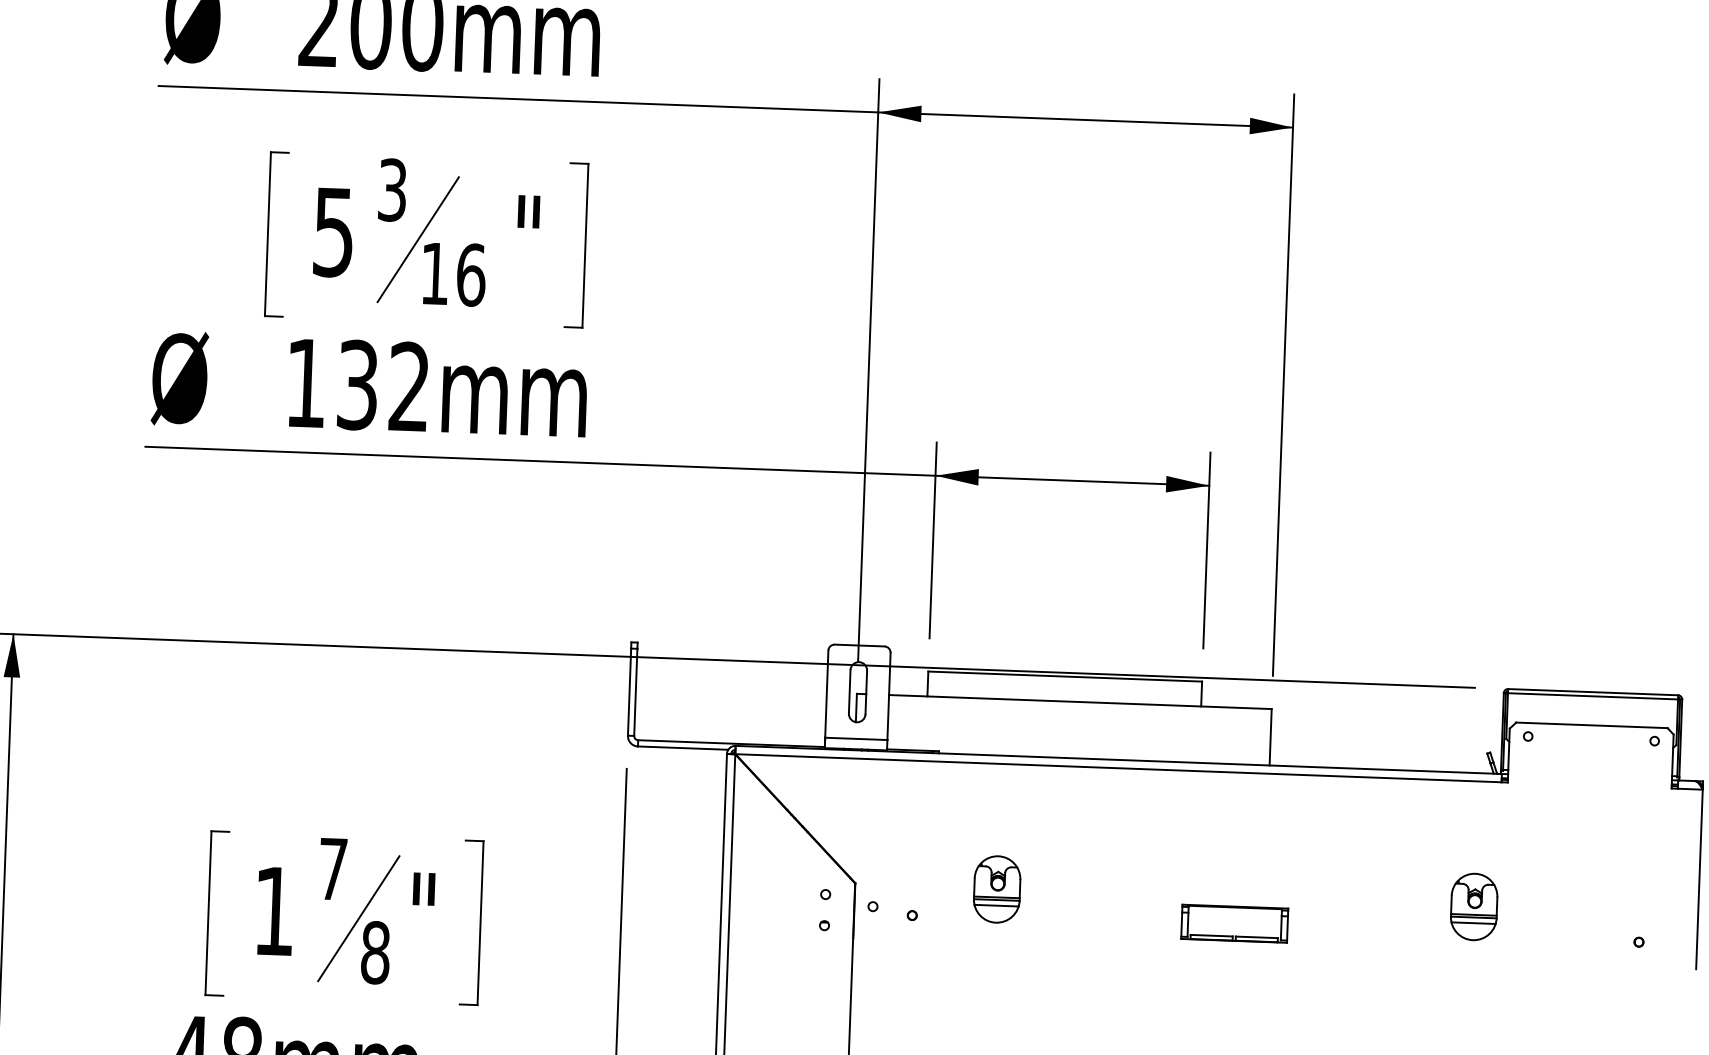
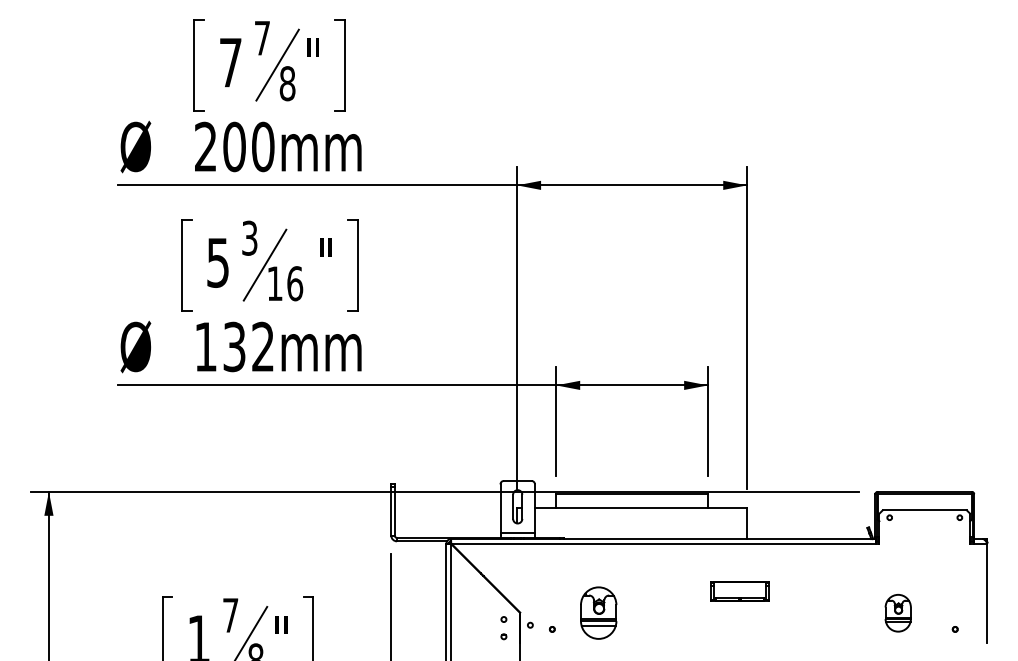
part: (996, 889) -> (598, 613), size x1.4
part: (1472, 907) -> (897, 613), moved
part: (1233, 923) -> (739, 591), moved

